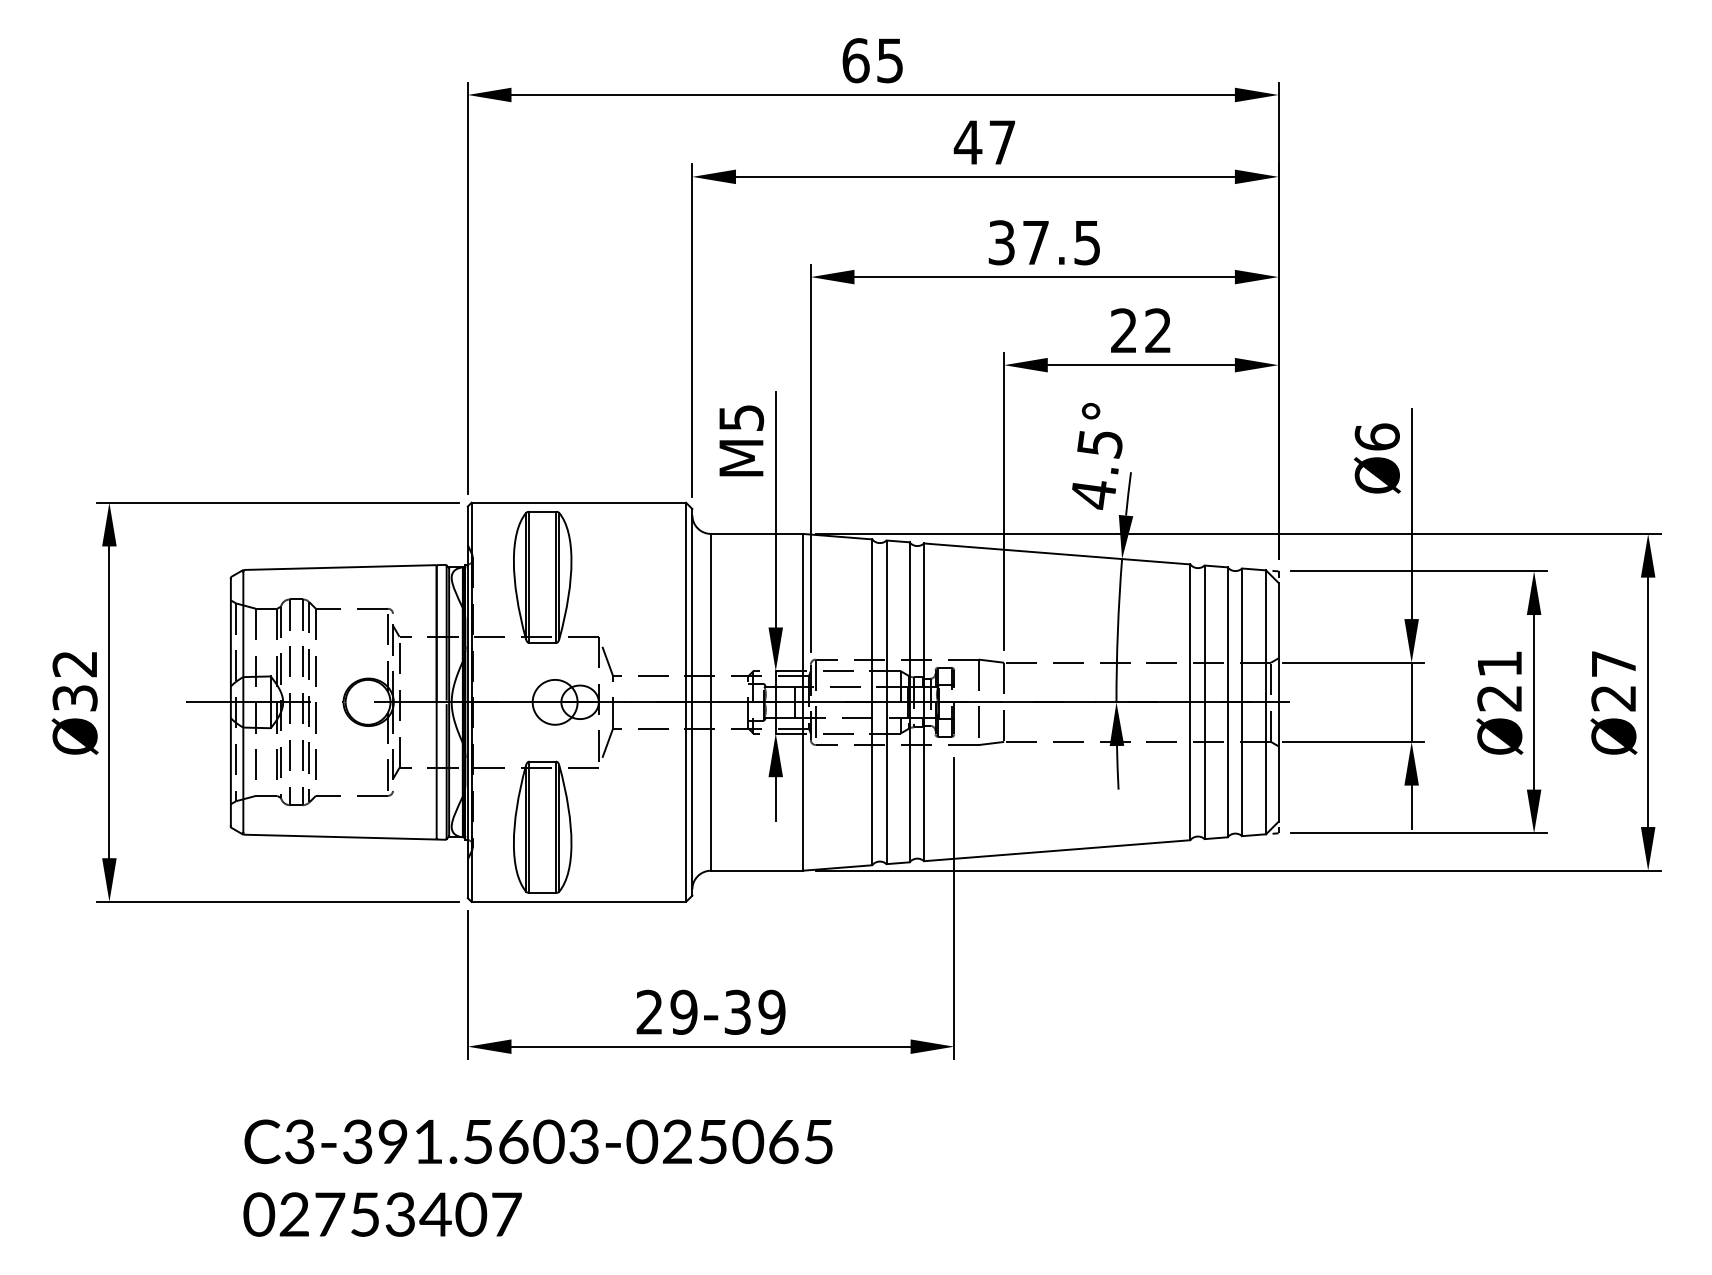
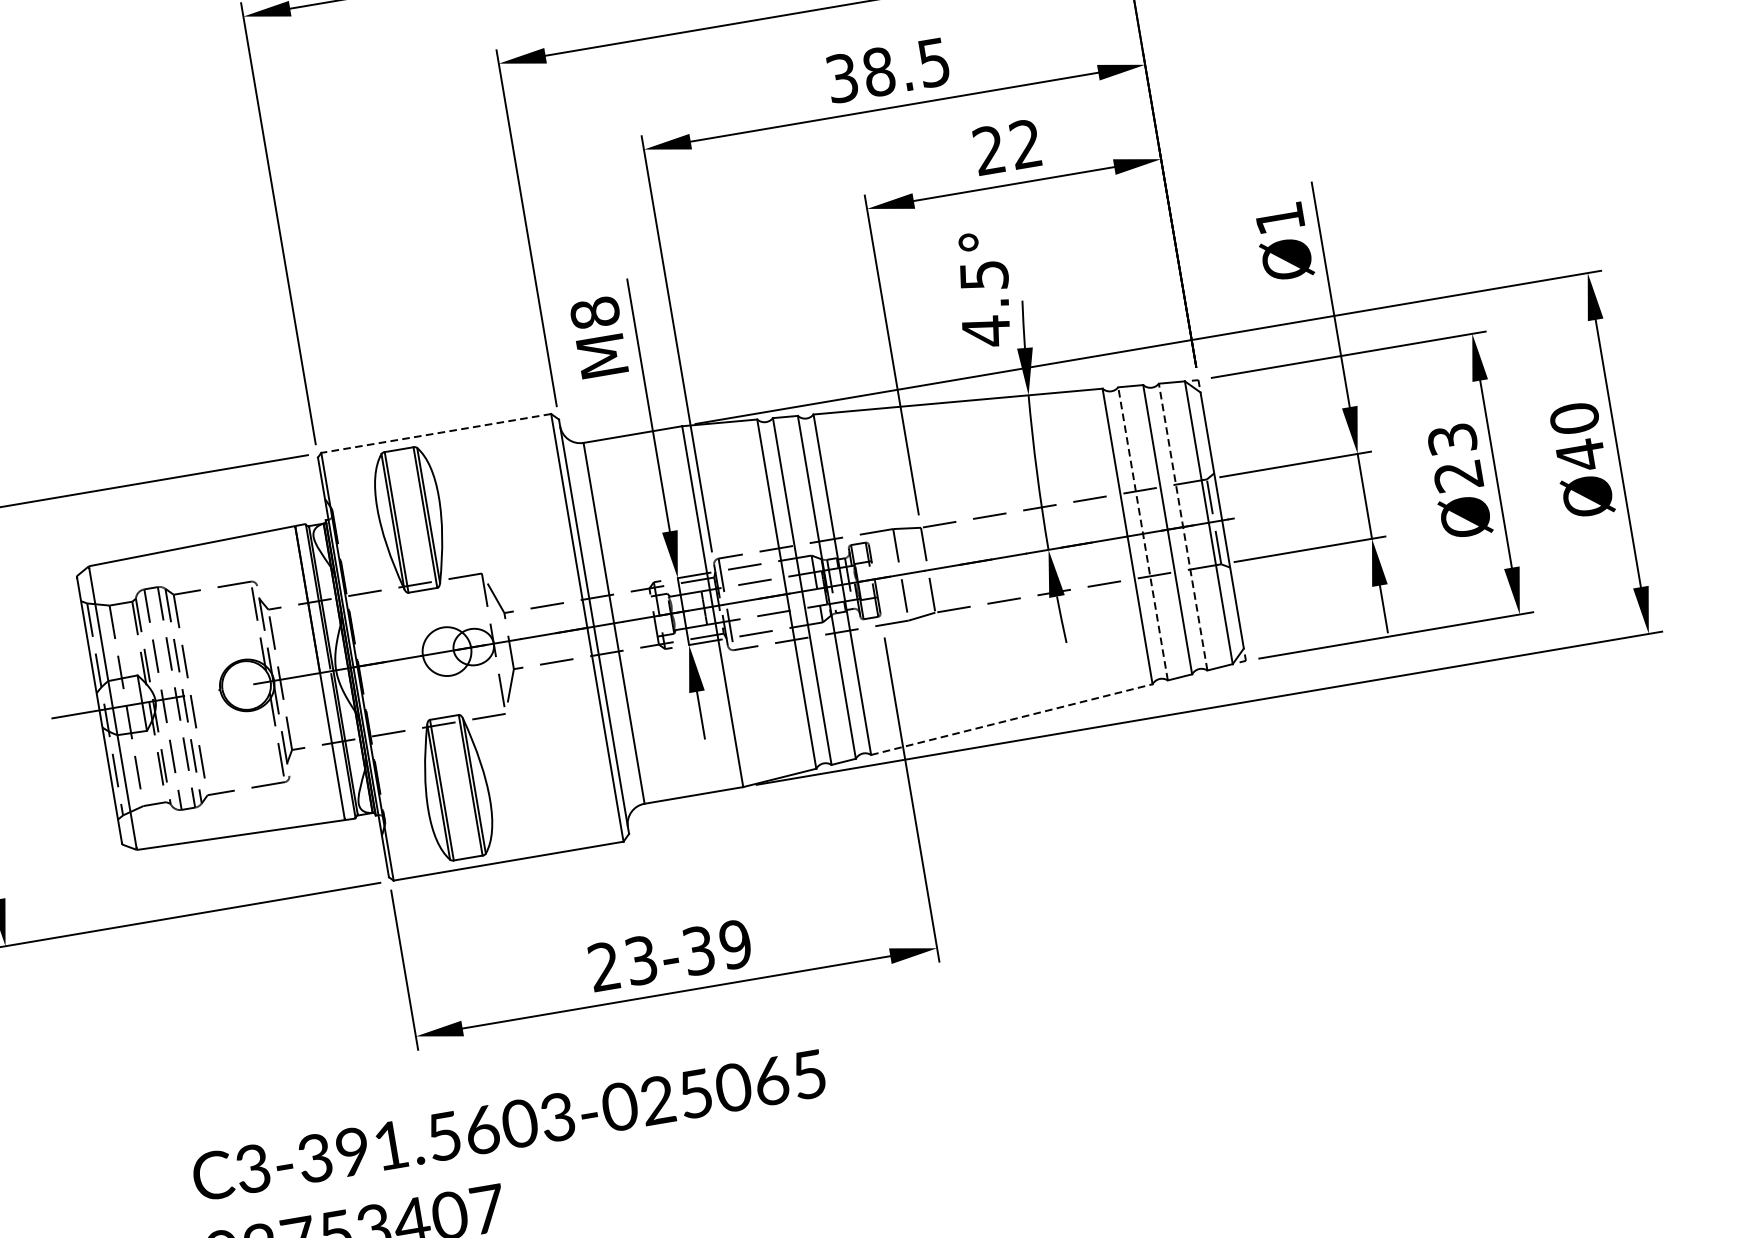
text: (1035, 242) -> (878, 71), 37.5 -> 38.5
text: (741, 417) -> (595, 312), M5 -> M8
text: (1376, 436) -> (1278, 217), Ø6 -> Ø1
line: (578, 502) -> (435, 433), solid -> dashed
text: (1499, 663) -> (1451, 438), Ø21 -> Ø23
text: (1613, 681) -> (1577, 437), Ø27 -> Ø40
line: (1204, 702) -> (1142, 534), solid -> dashed
line: (1242, 702) -> (1183, 527), solid -> dashed
line: (1057, 850) -> (1012, 719), solid -> dashed
text: (683, 1011) -> (640, 959), 29-39 -> 23-39

